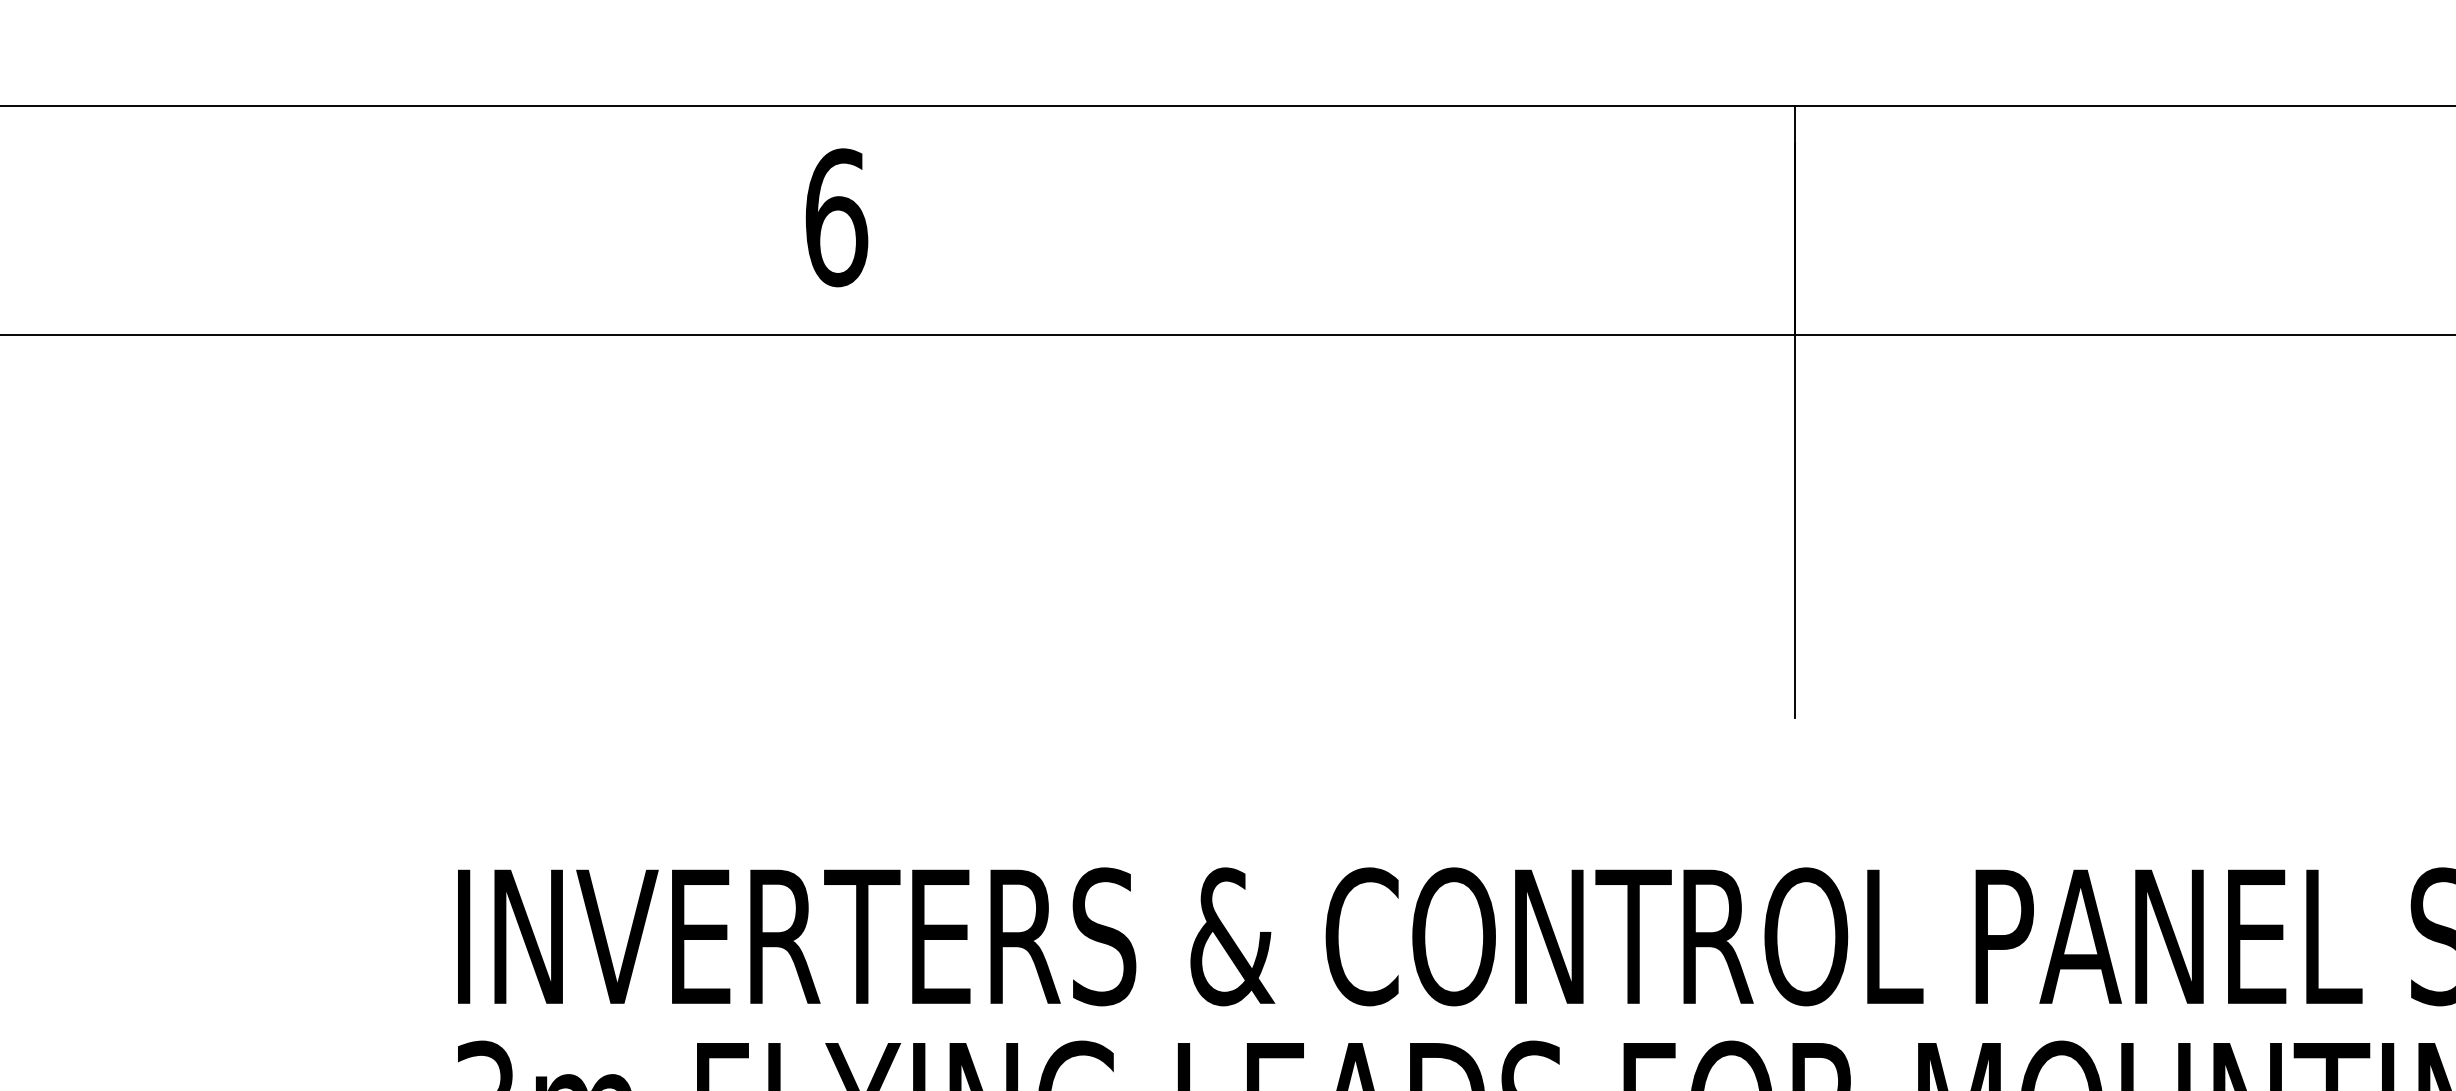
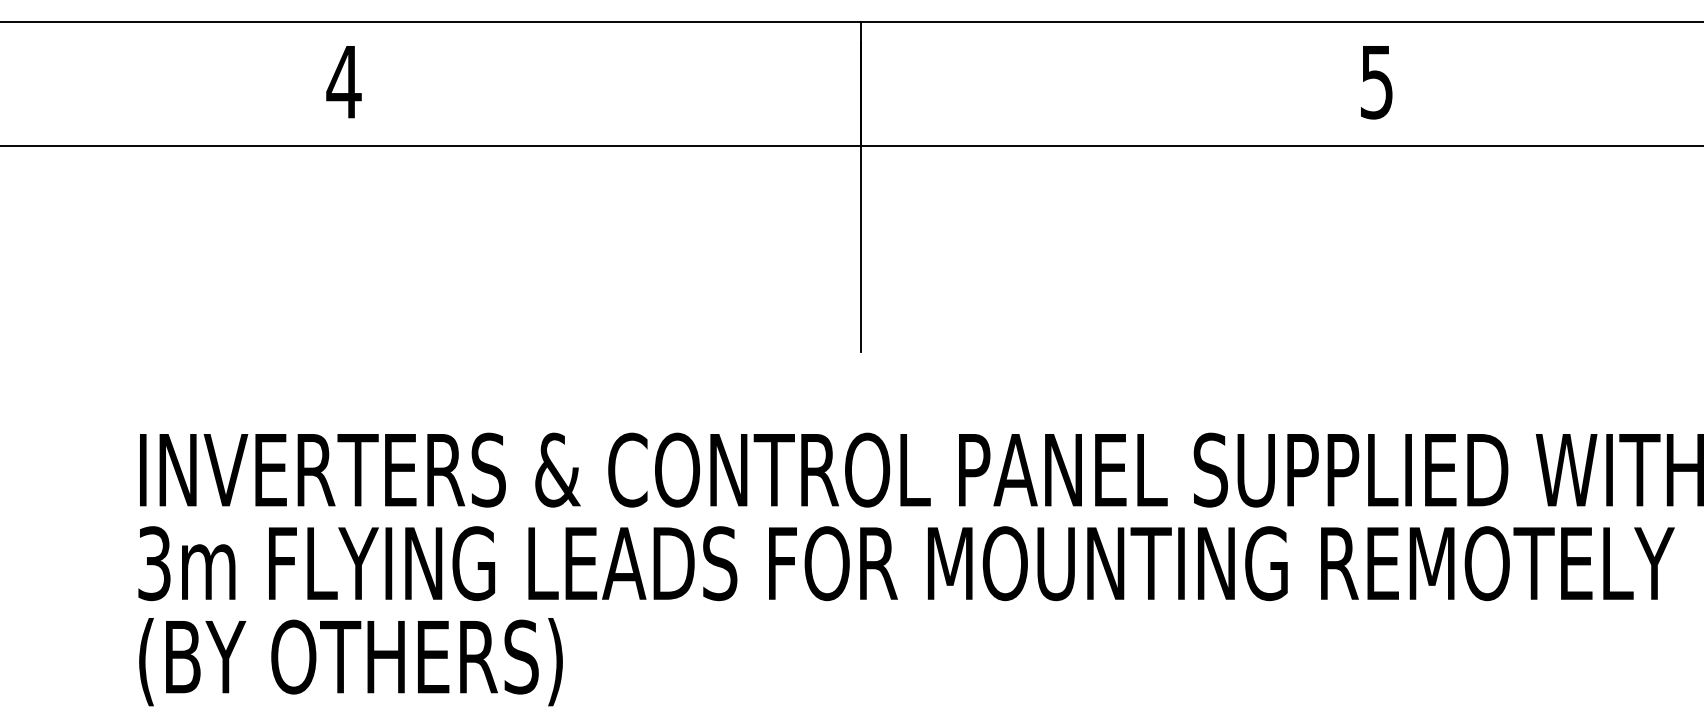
text: (835, 216) -> (343, 81), 6 -> 4

